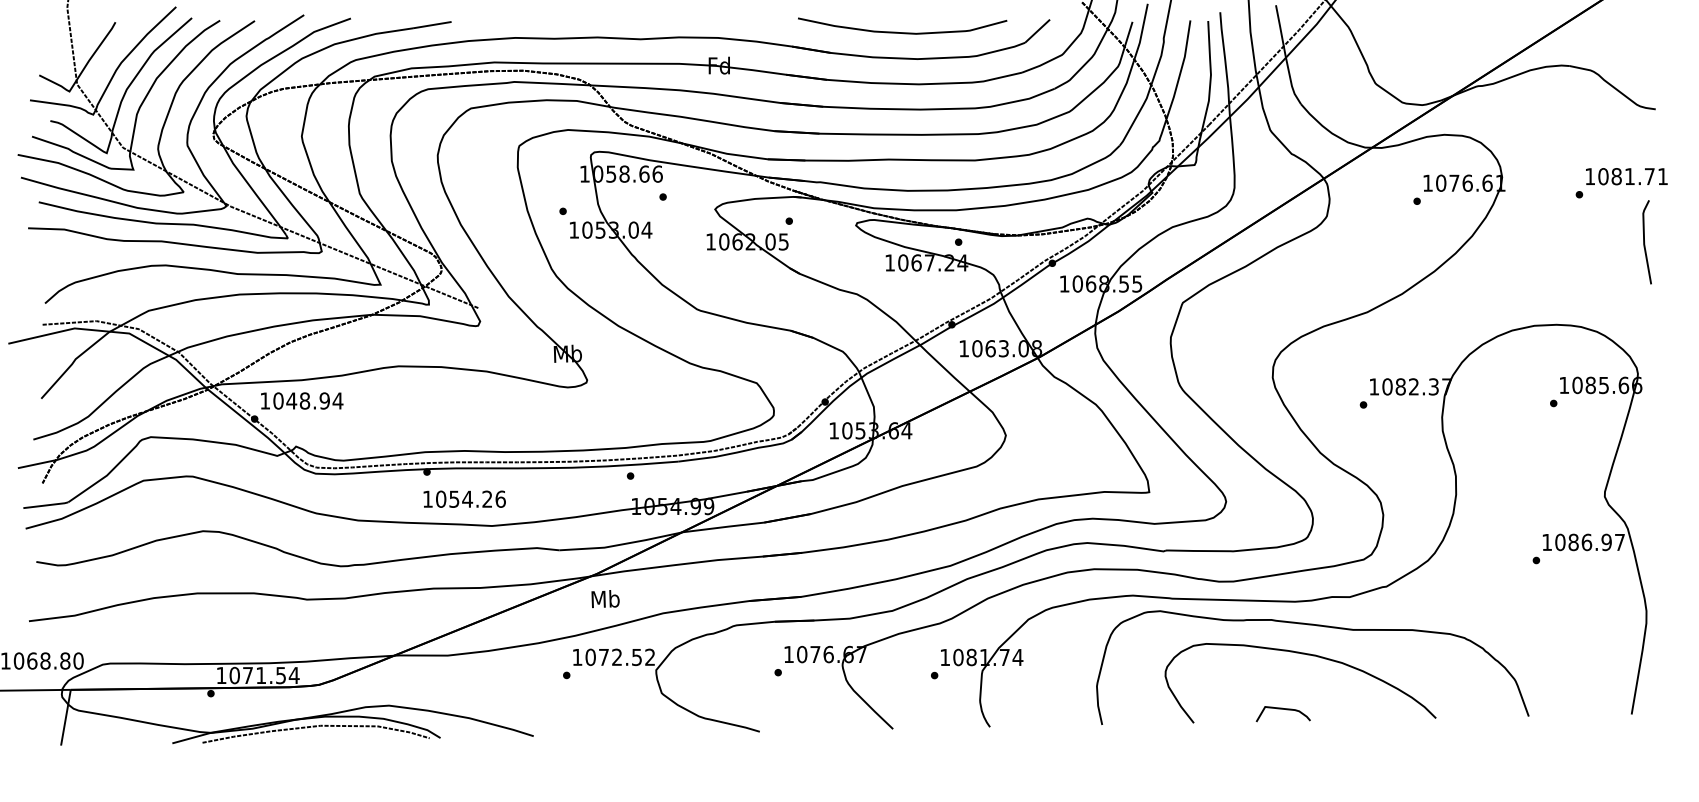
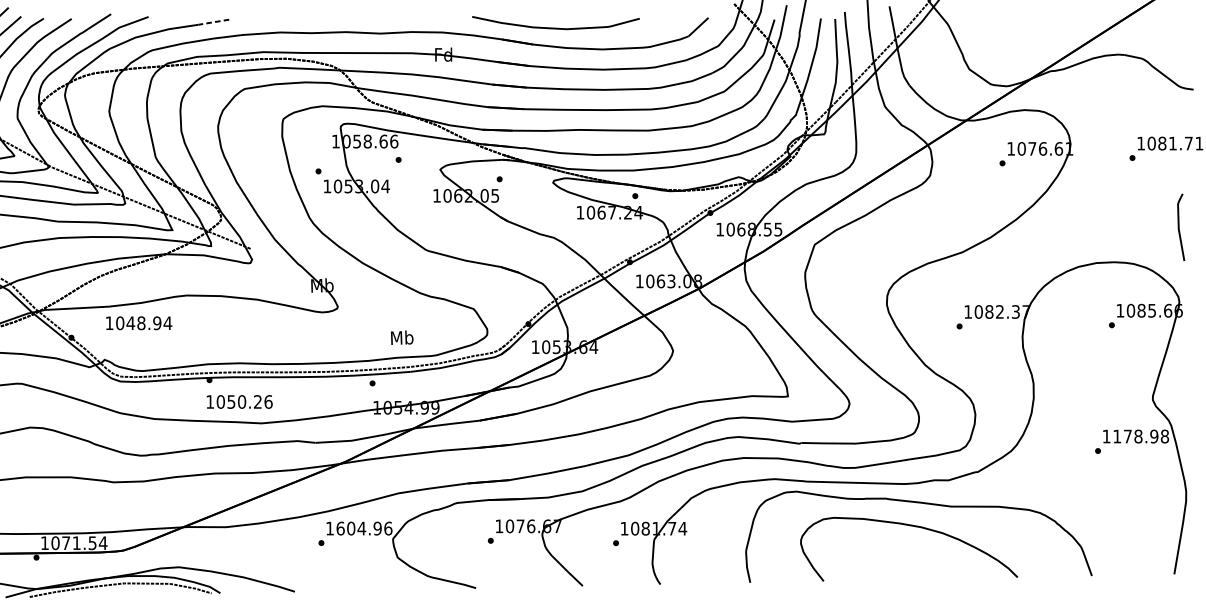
line: (432, 25) -> (213, 22), solid -> dashed
curve: (902, 32) -> (555, 28), moved
line: (1645, 243) -> (1179, 228), moved
text: (302, 400) -> (139, 322), moved
text: (467, 498) -> (241, 401), 1054.26 -> 1050.26
text: (1590, 542) -> (1141, 436), 1086.97 -> 1178.98
text: (605, 598) -> (402, 337), moved
text: (620, 657) -> (364, 528), 1072.52 -> 1604.96
curve: (1282, 709) -> (894, 570), removed

